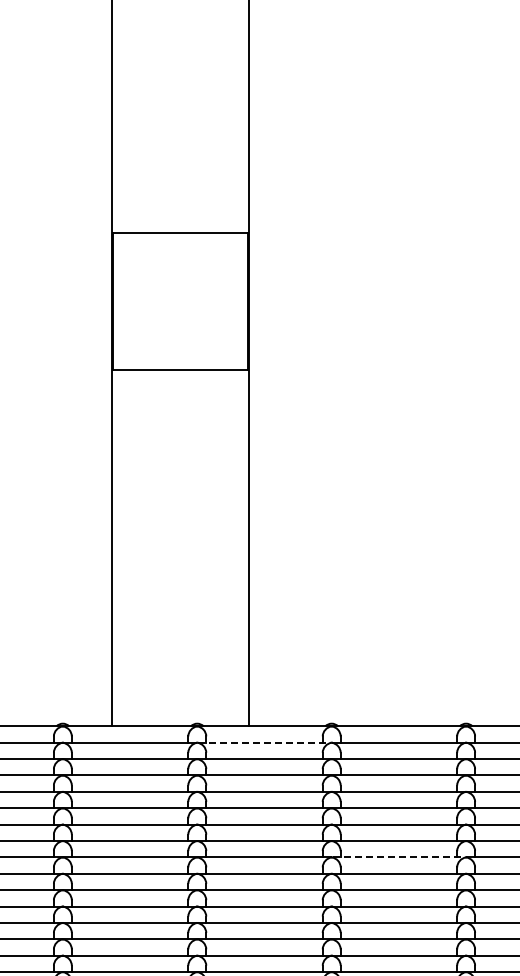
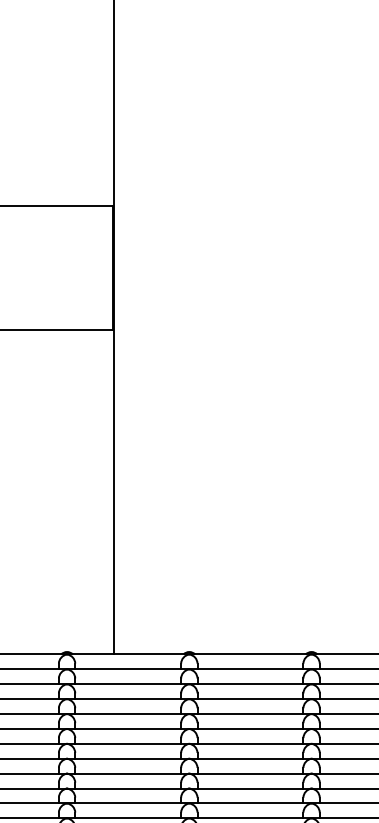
line: (264, 742) -> (128, 669), dashed -> solid
line: (399, 857) -> (250, 773), dashed -> solid

